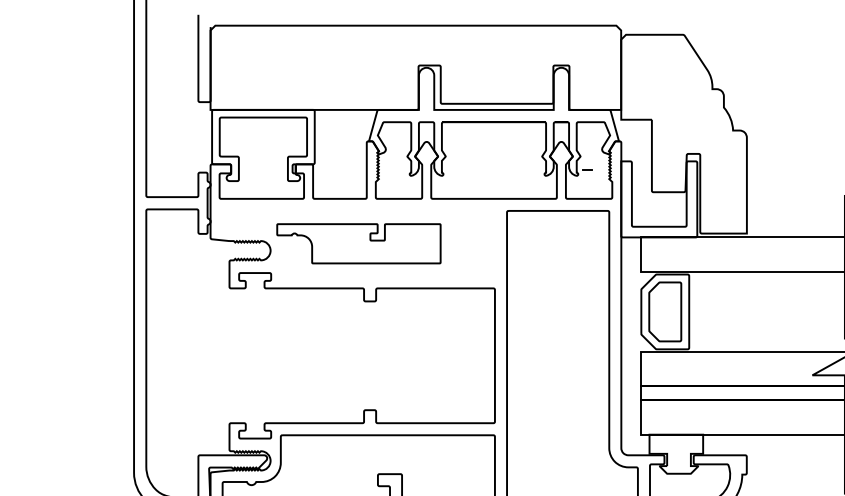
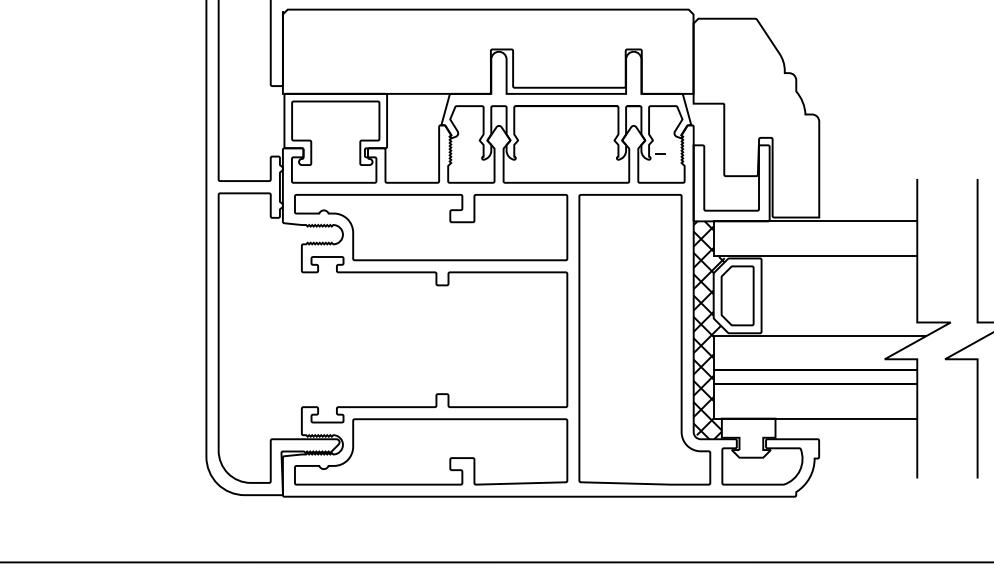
part: (359, 243) -> (431, 227), size x1.67
hatch: (636, 346) -> (708, 330), added

